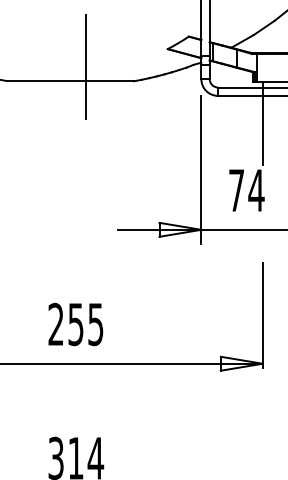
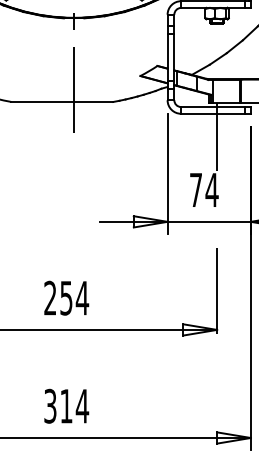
text: (95, 324) -> (82, 298), 255 -> 254

